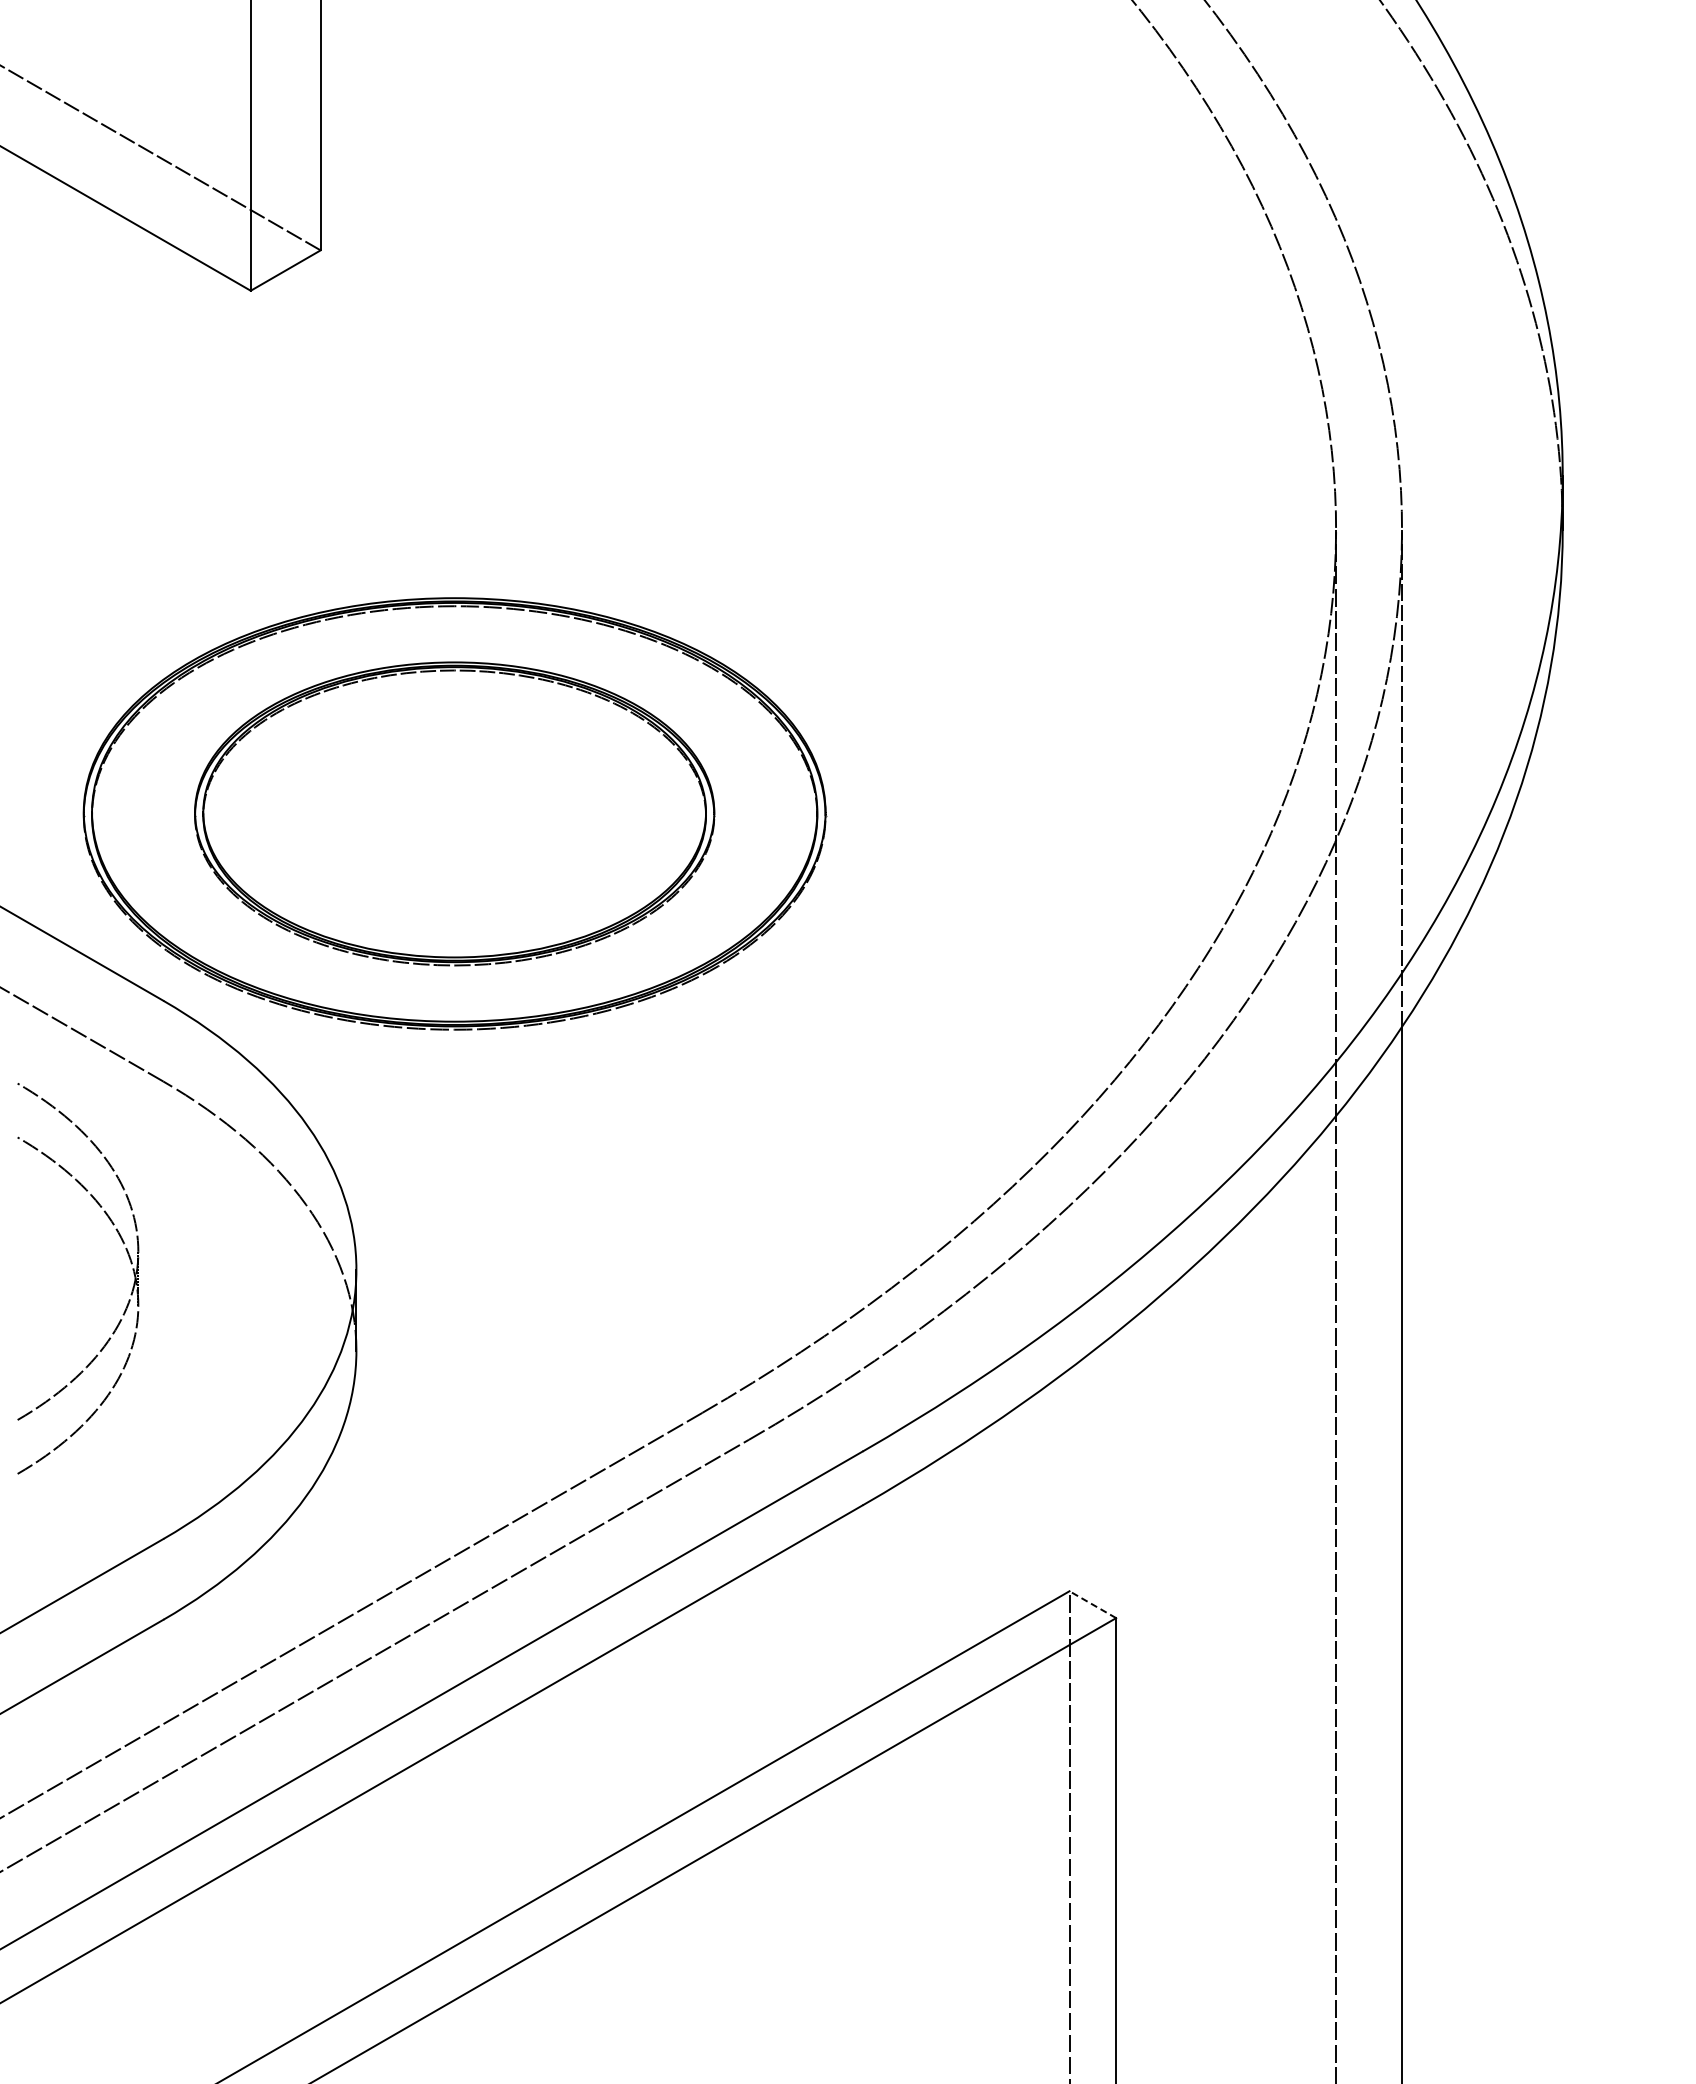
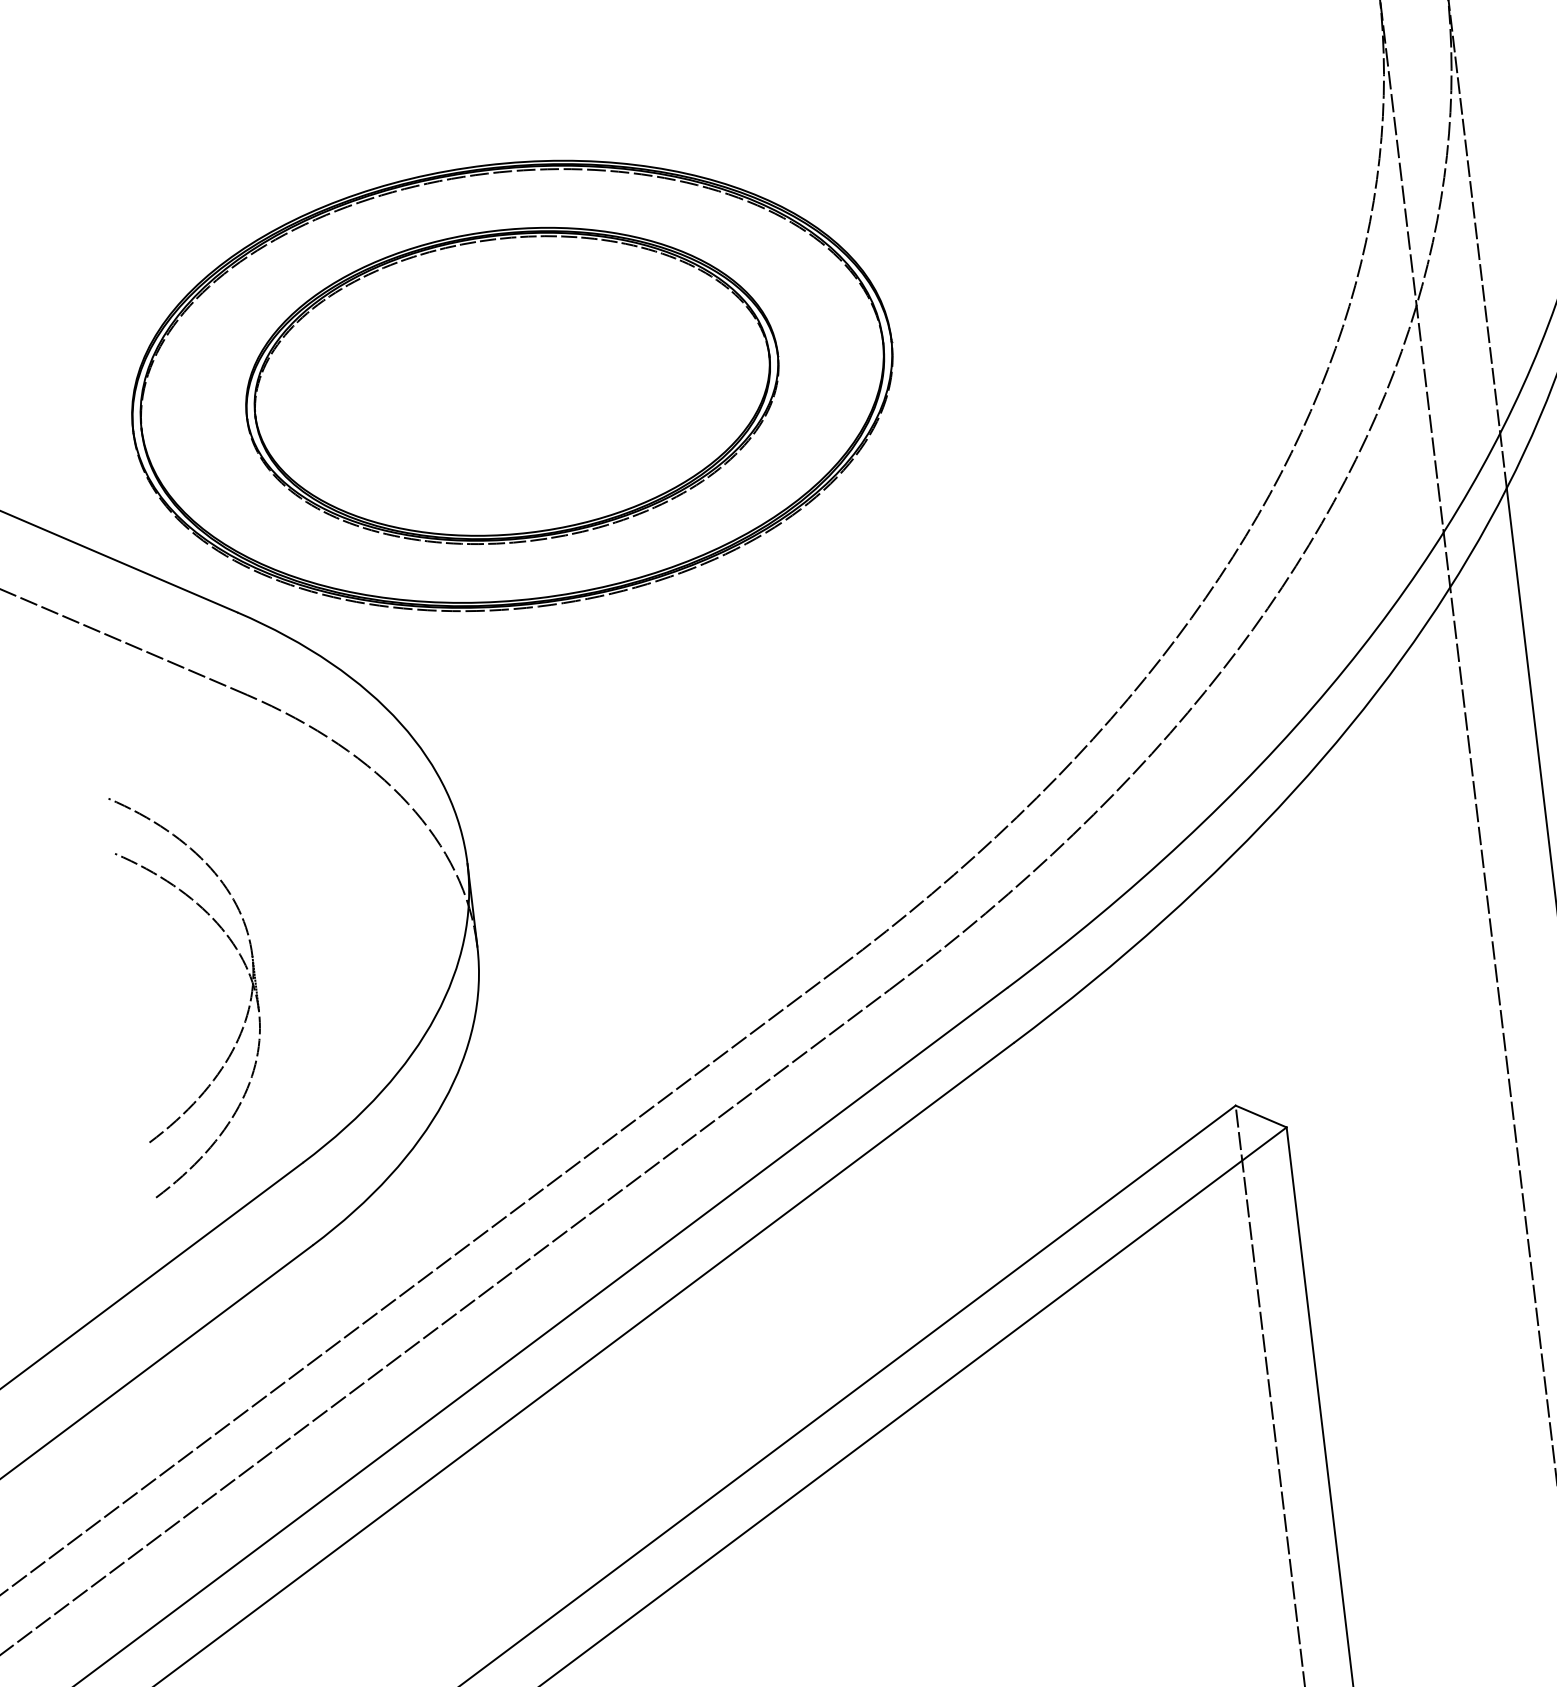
part: (130, 1263) -> (245, 968), moved
line: (1092, 1604) -> (1260, 1116), dashed -> solid

